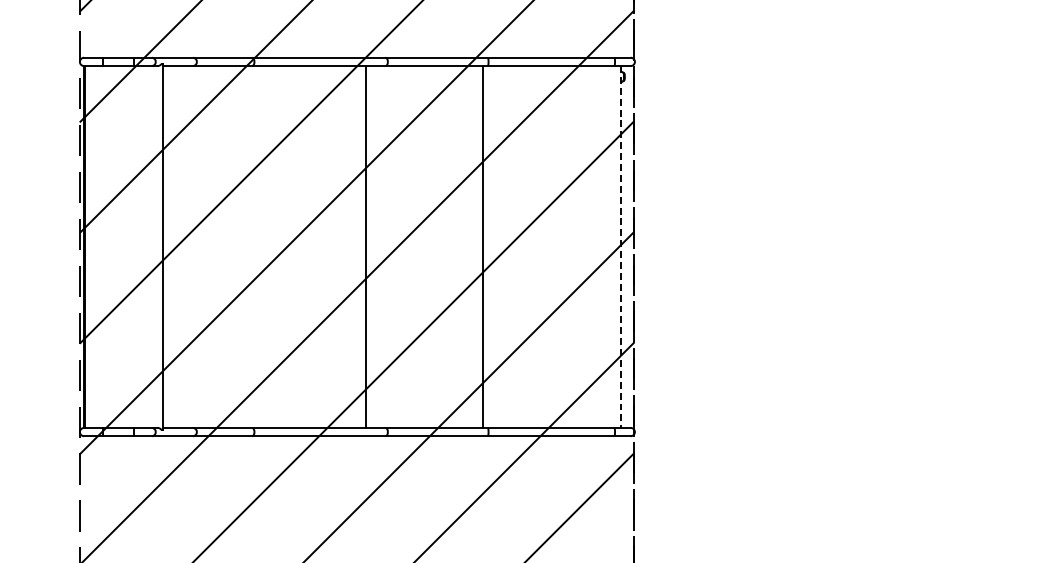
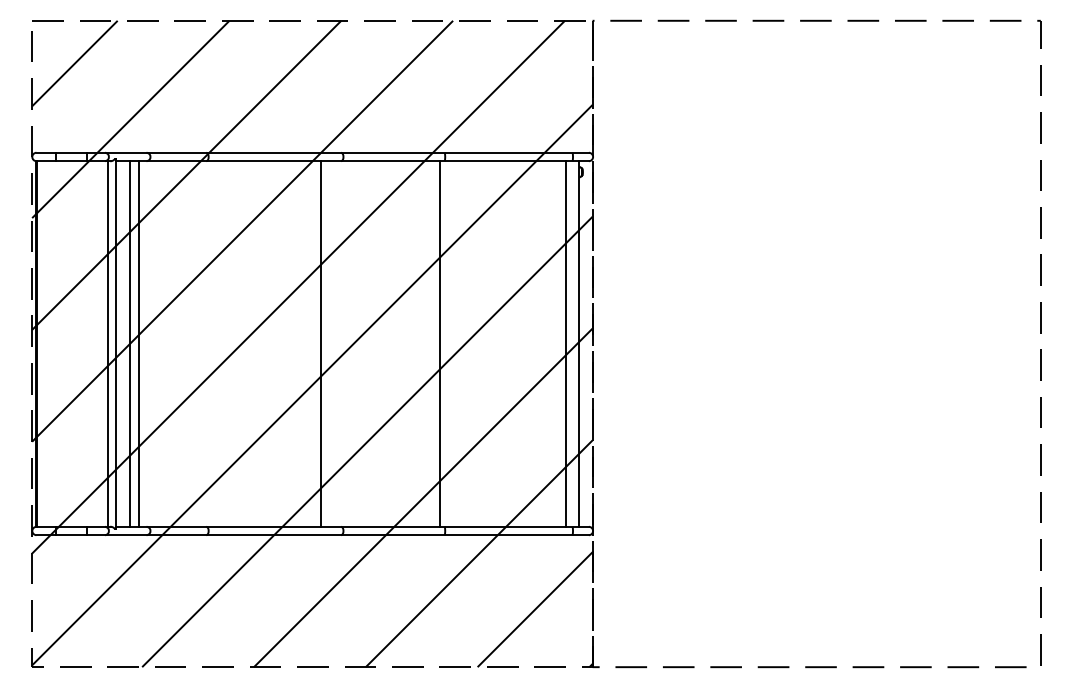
line: (154, 246) -> (107, 343), added
line: (177, 246) -> (130, 343), added
line: (185, 246) -> (138, 343), added
line: (607, 246) -> (565, 343), added
line: (621, 247) -> (579, 344), dashed -> solid

